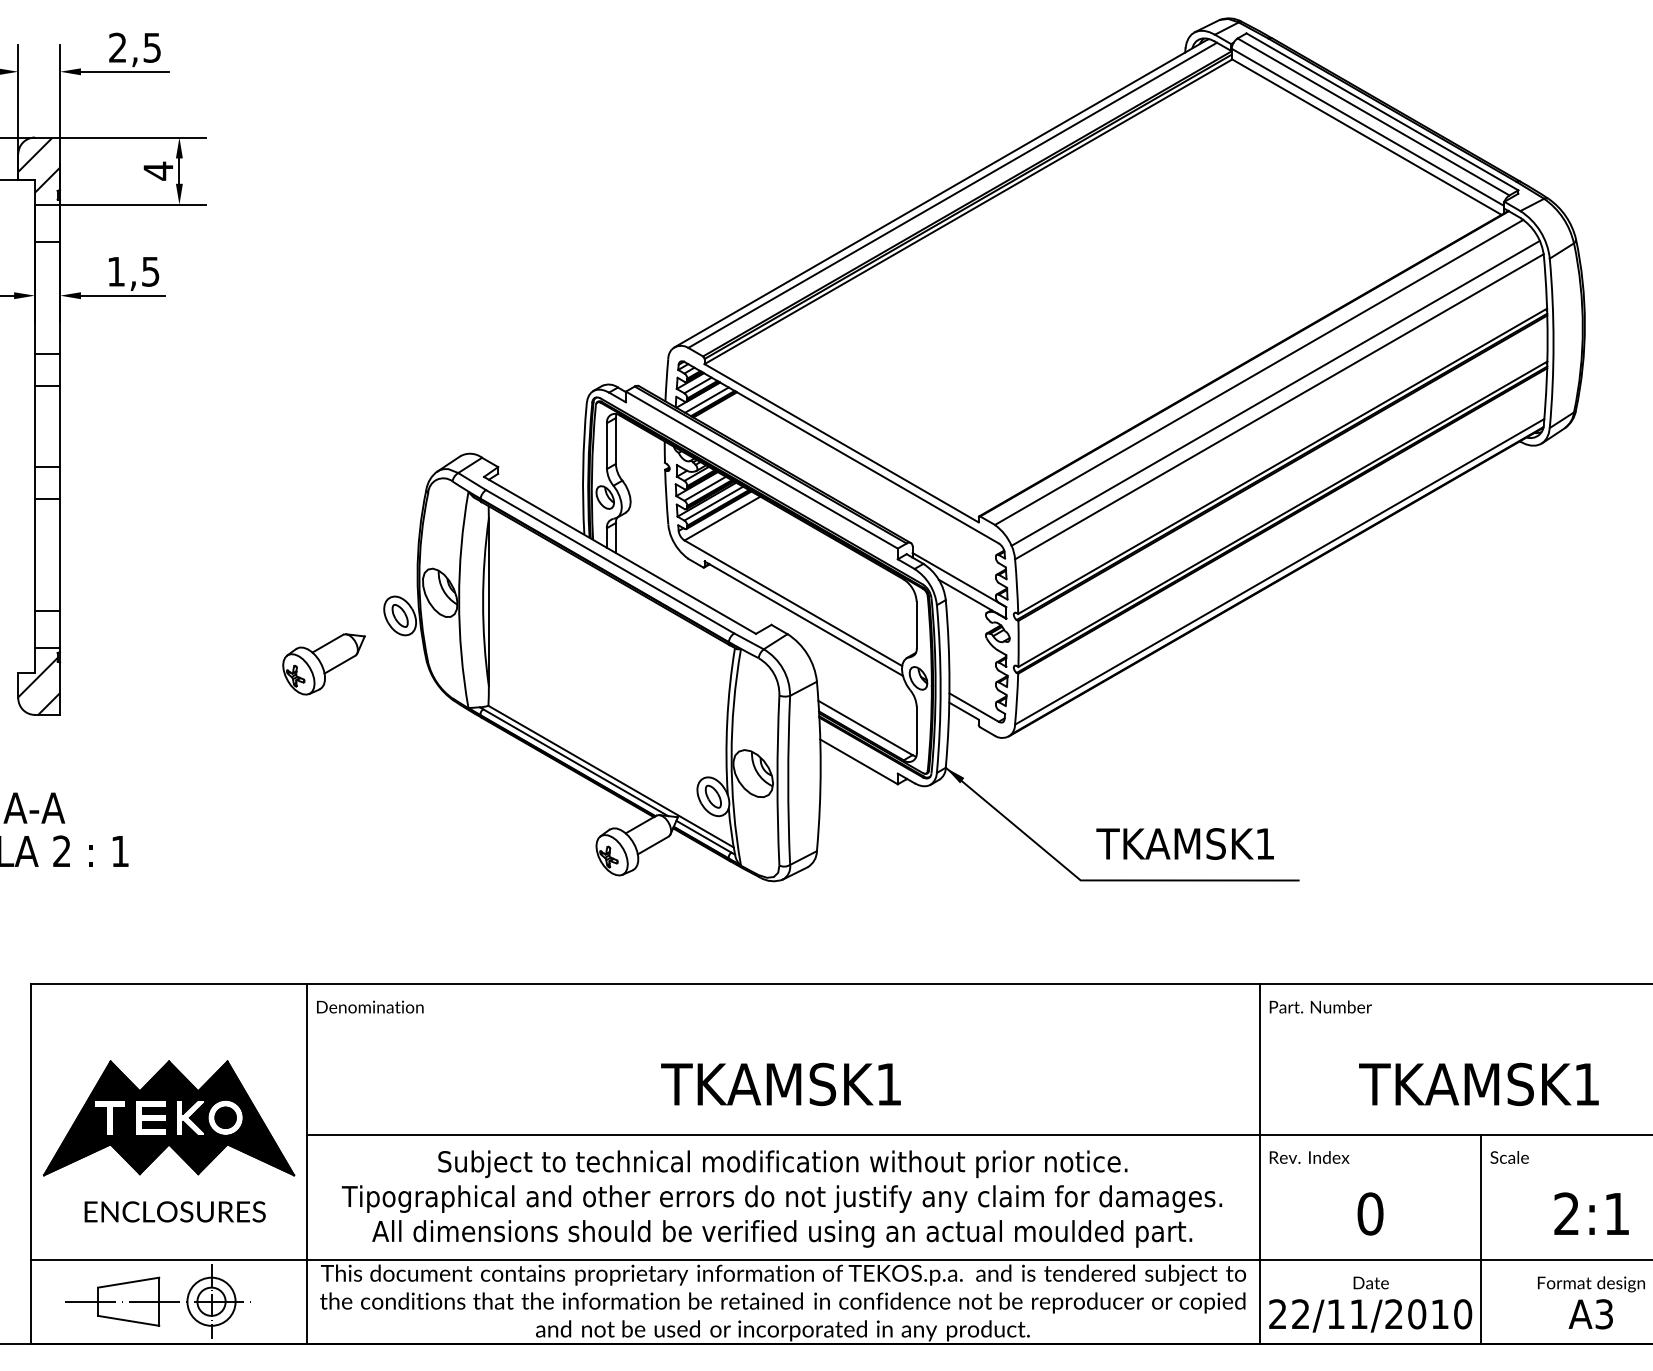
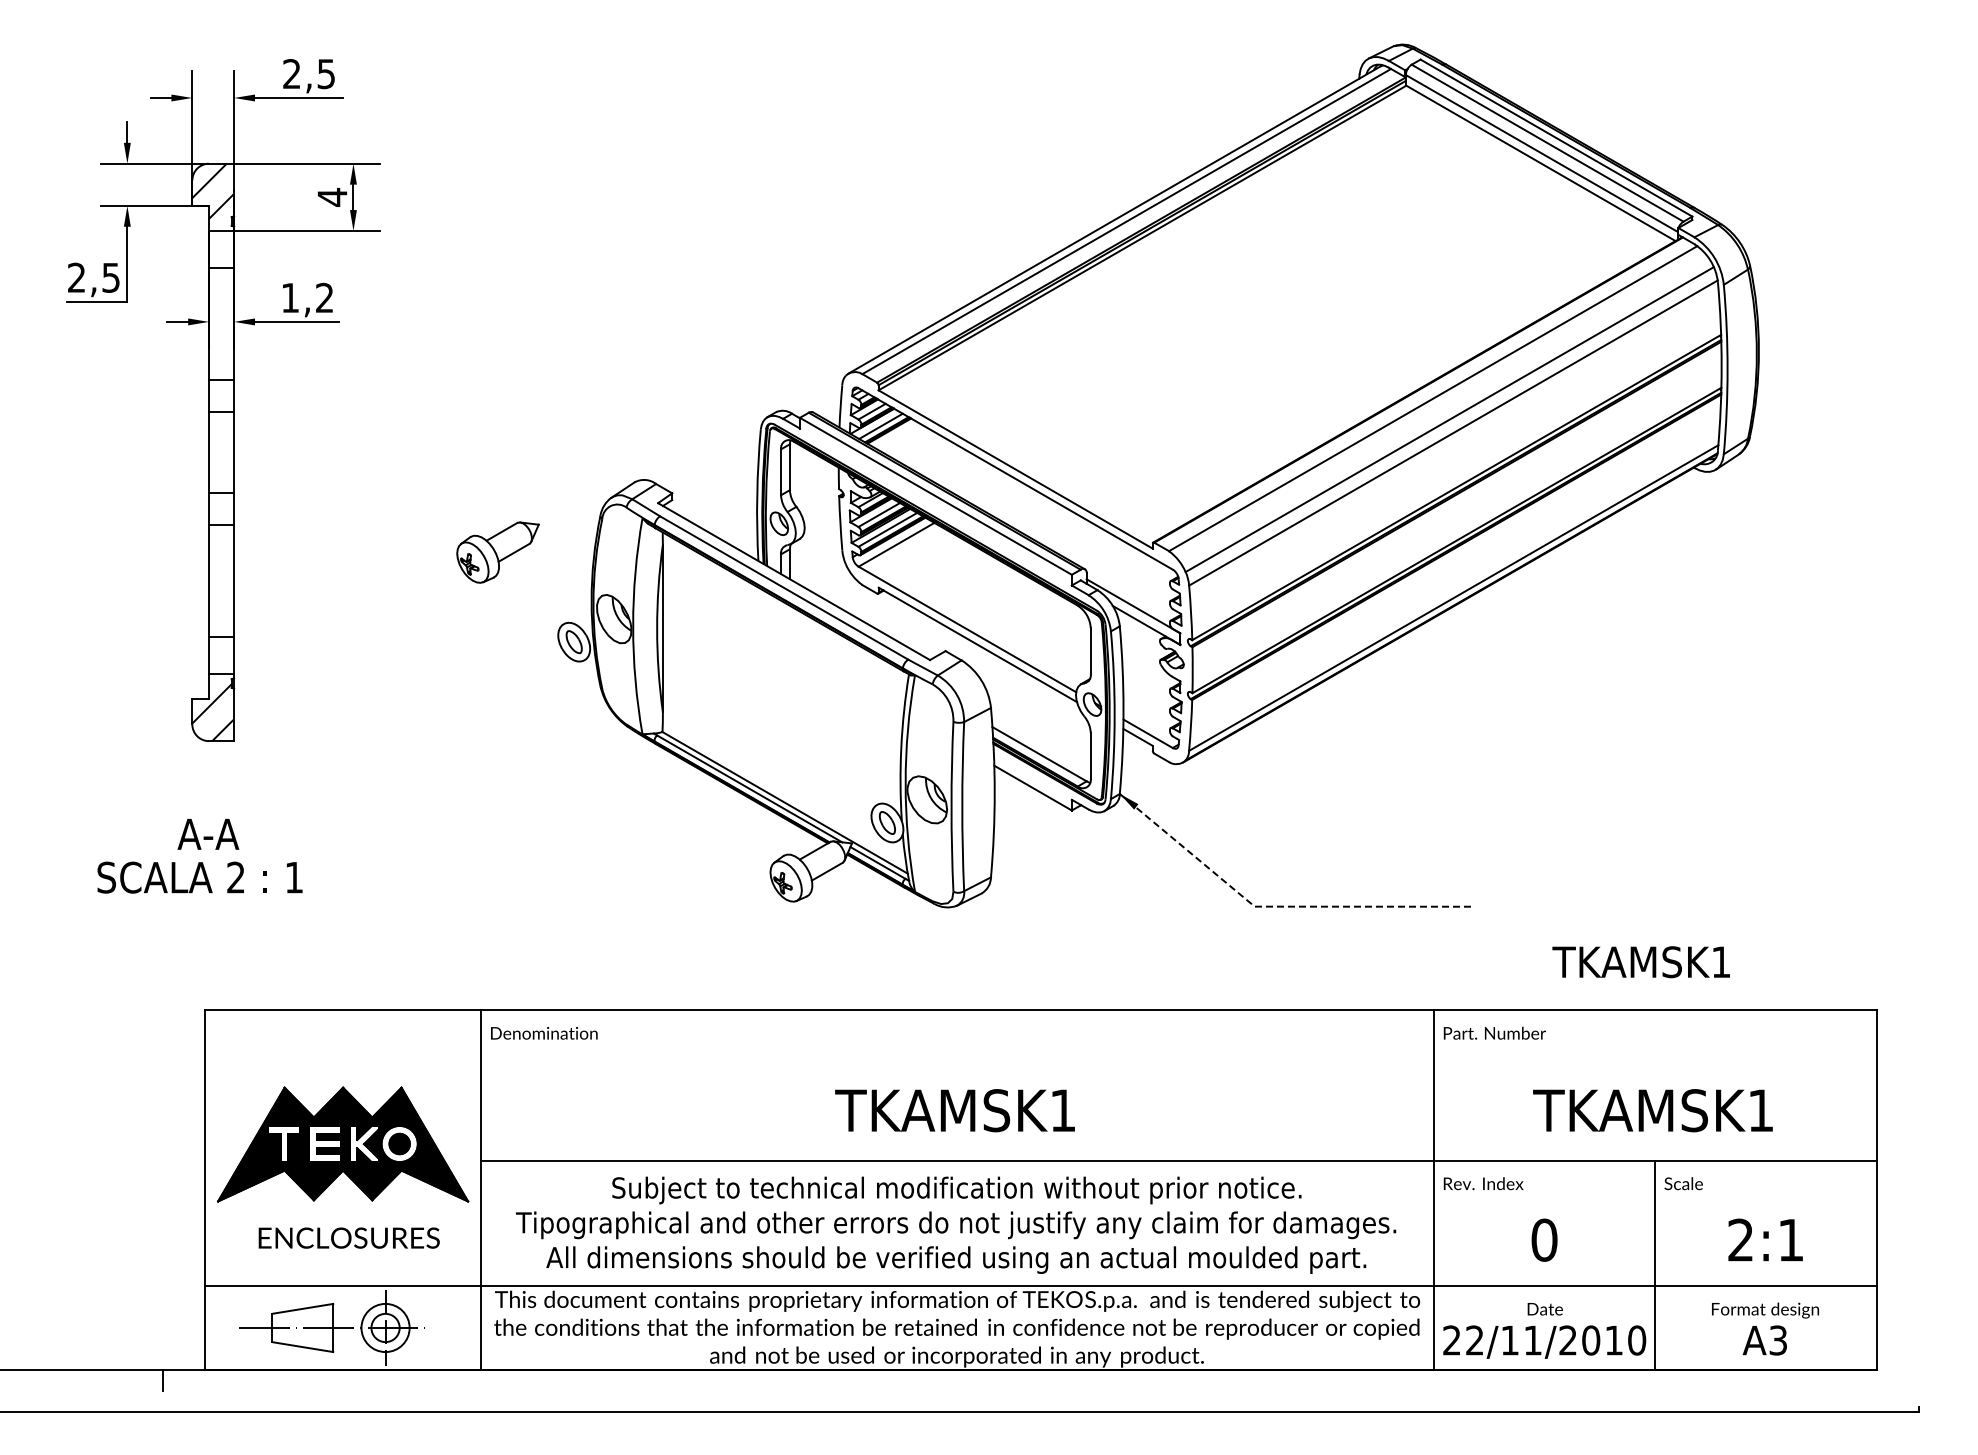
text: (150, 271) -> (324, 297), 1,5 -> 1,2
part: (323, 664) -> (497, 552), moved
text: (1184, 844) -> (1640, 962), moved
line: (1101, 880) -> (1275, 906), solid -> dashed

